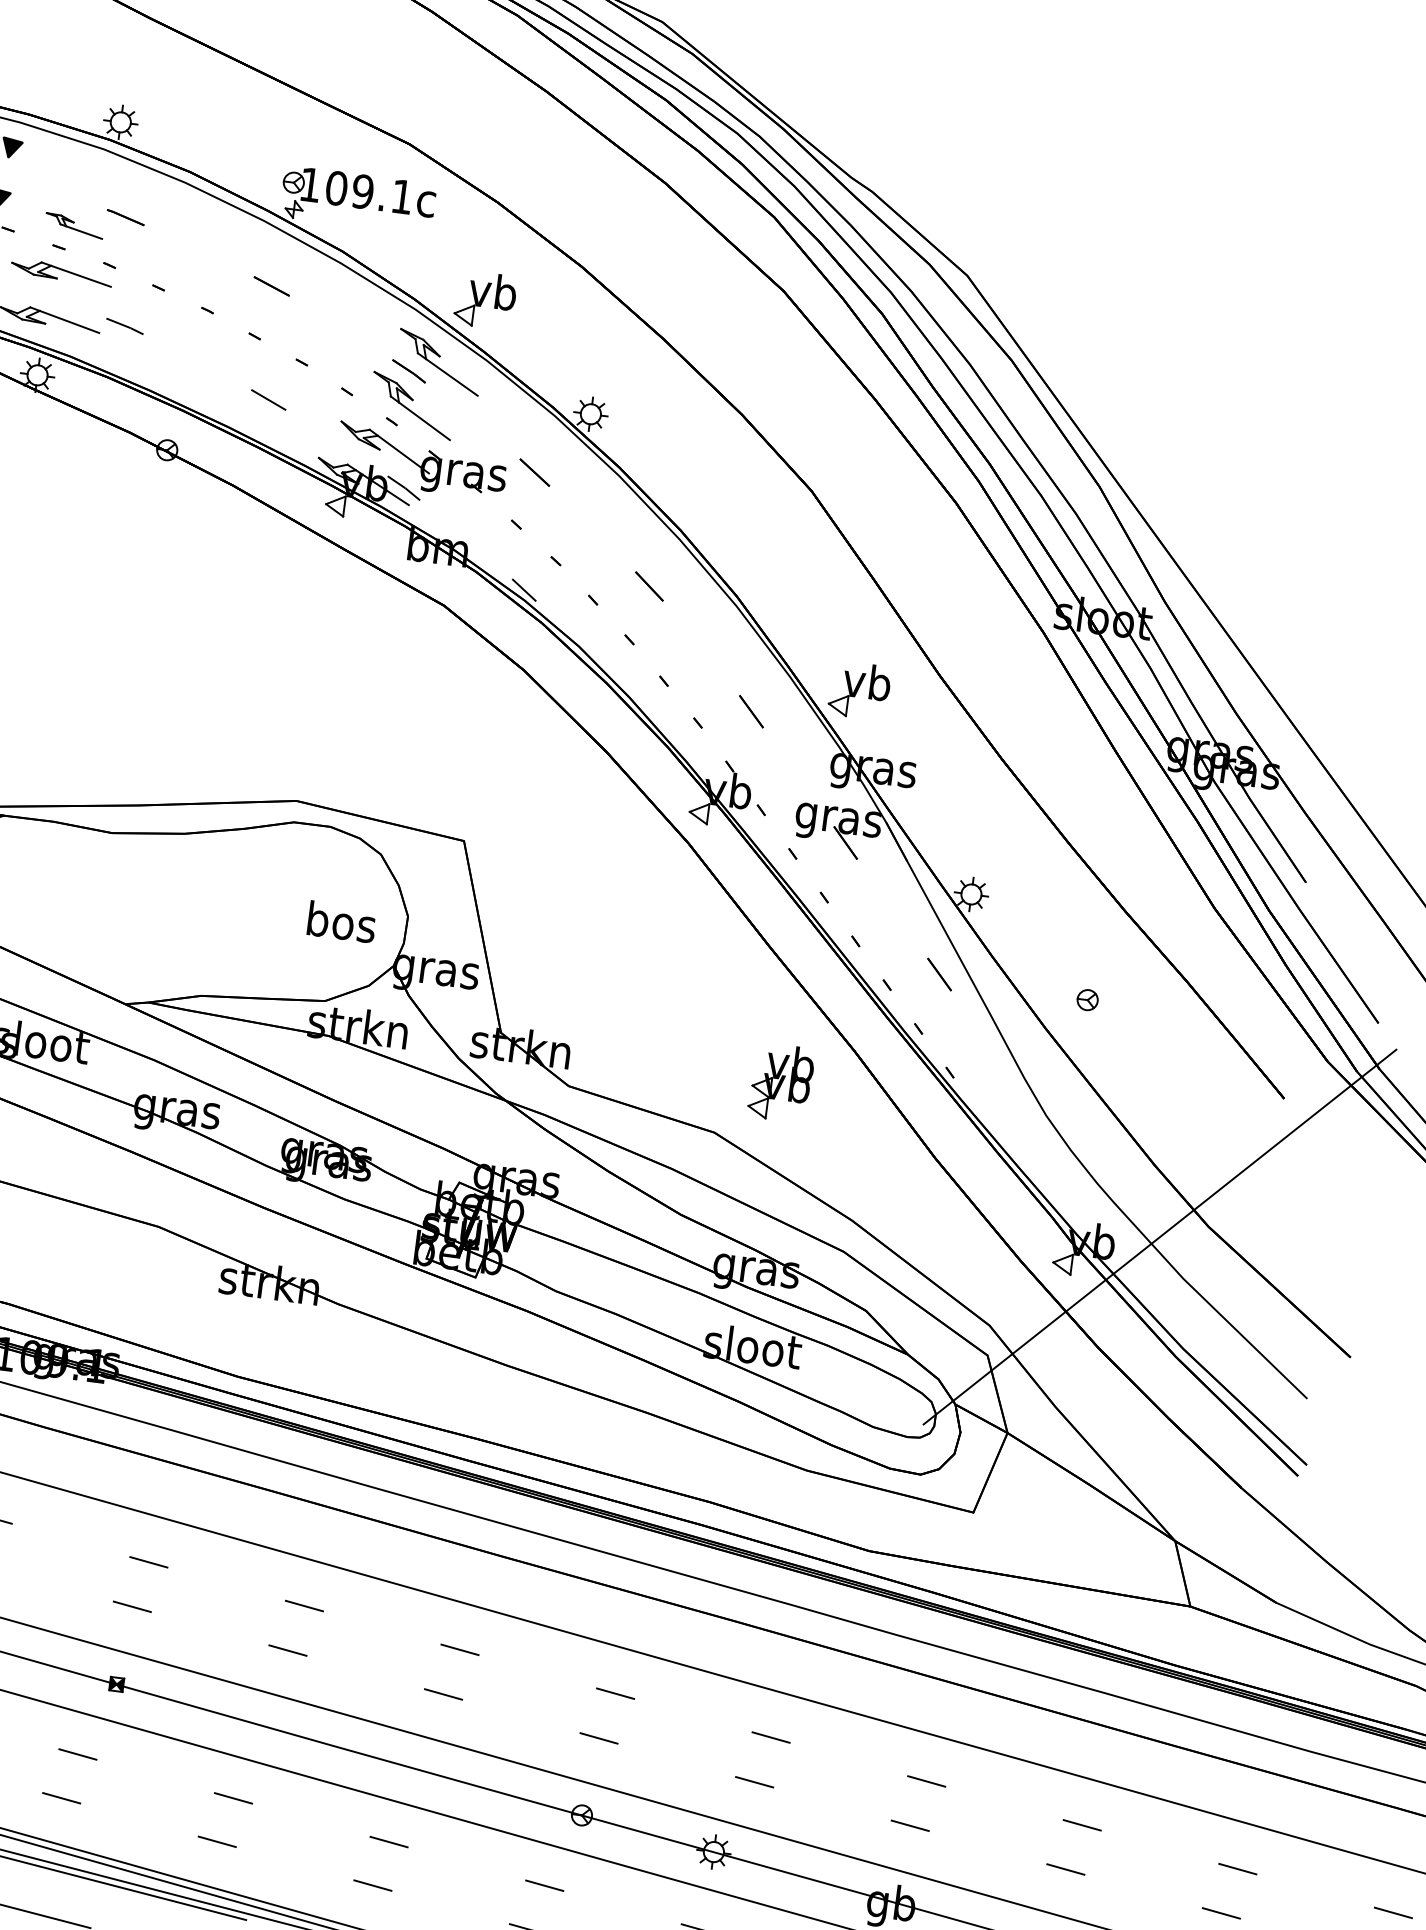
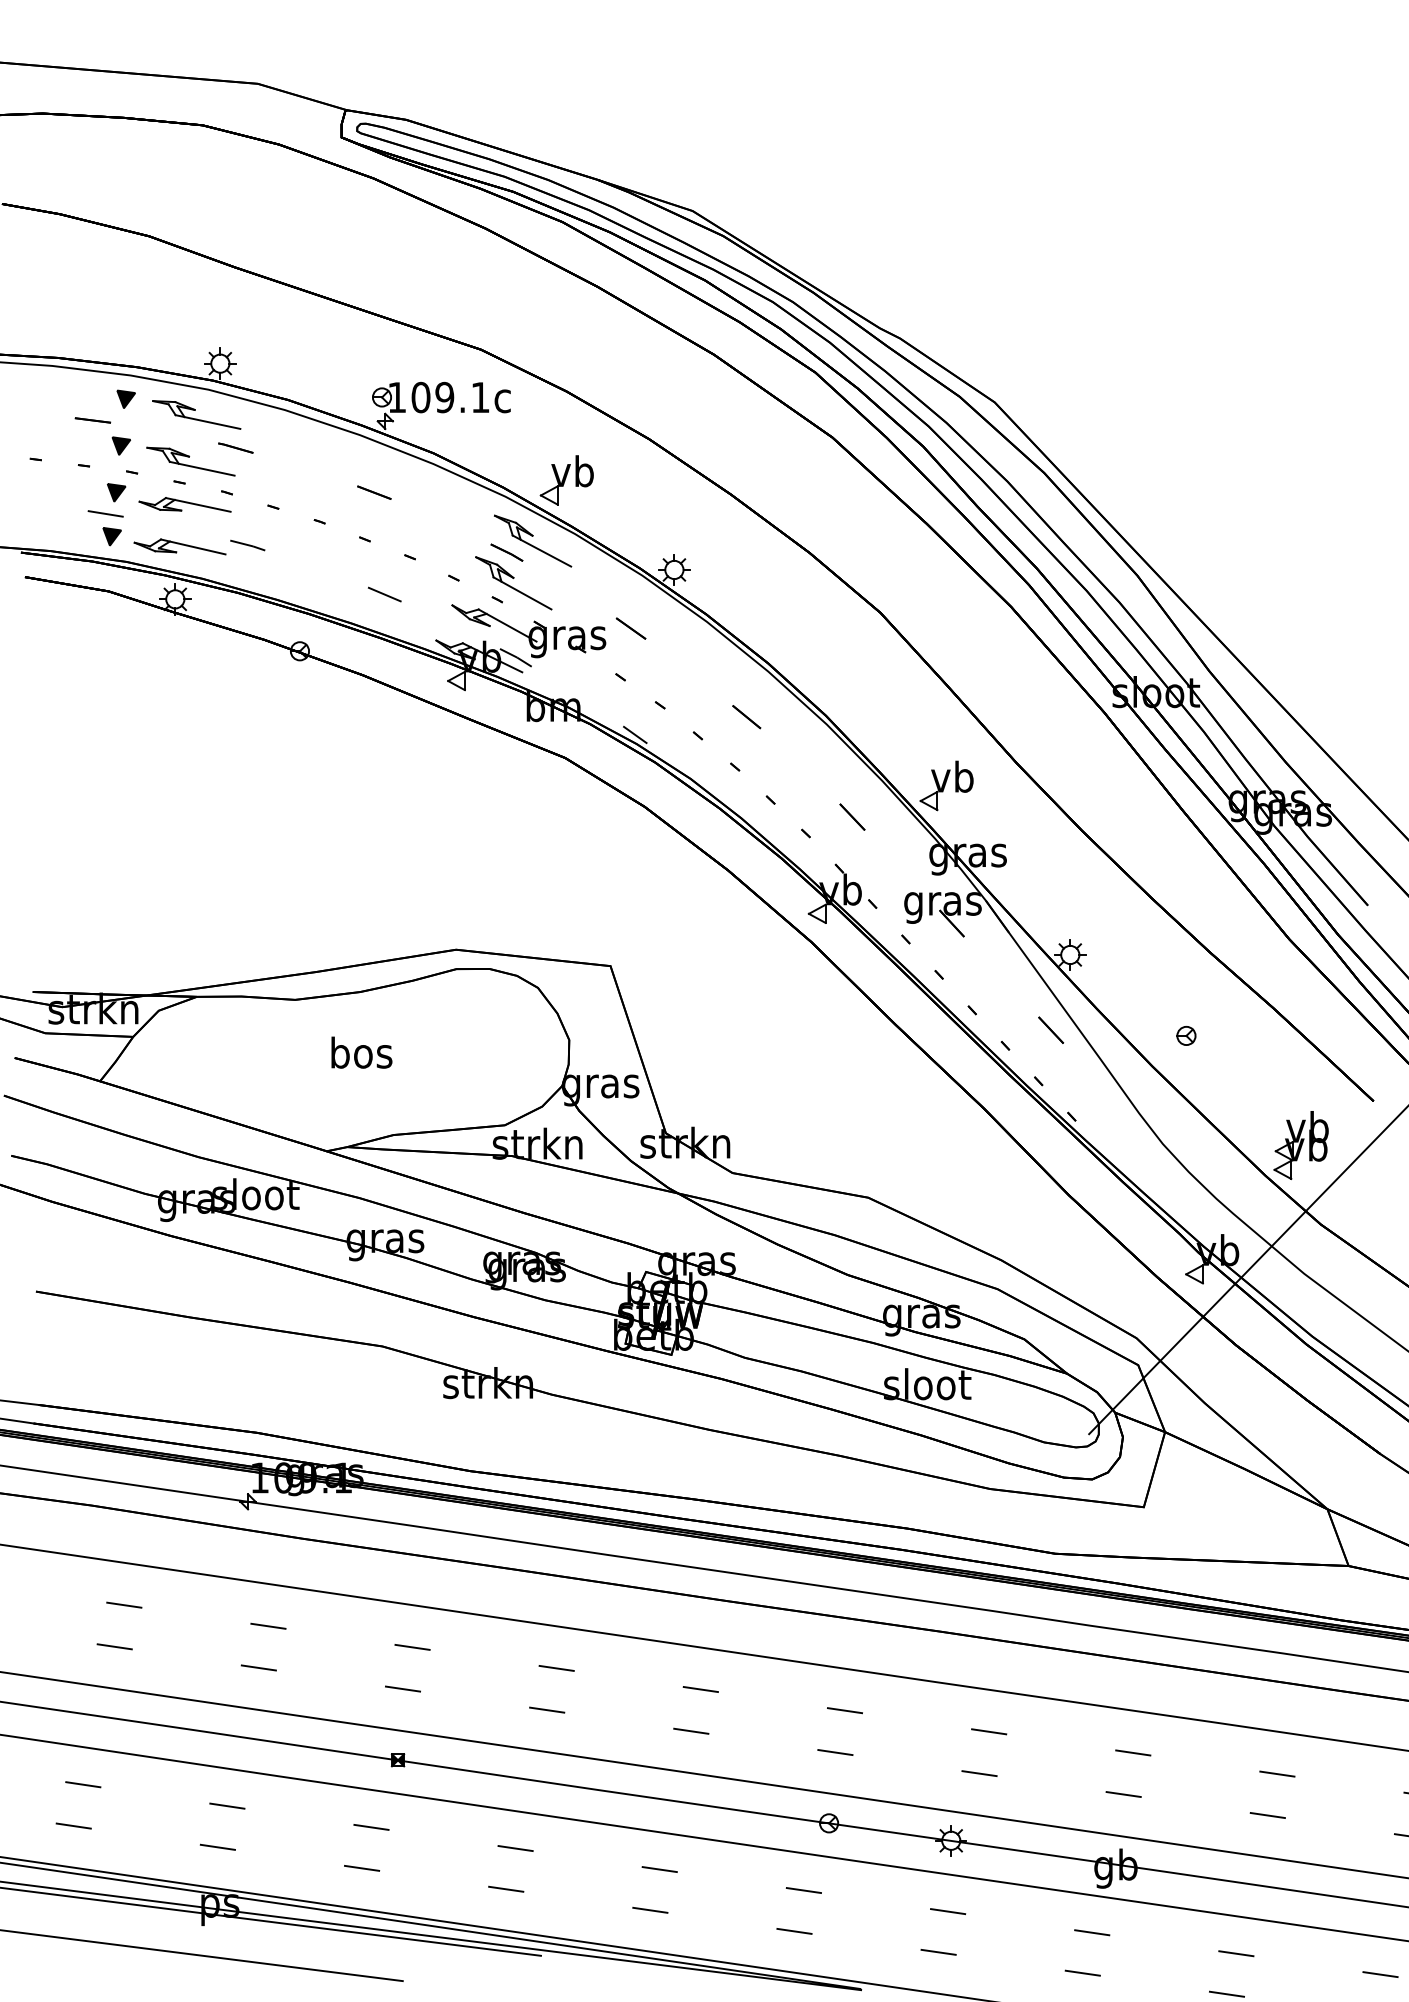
part: (87, 174) -> (196, 414), added
part: (73, 225) -> (190, 461), size x1.67
text: (341, 921) -> (361, 1052), moved
part: (780, 1082) -> (1300, 1145), moved

